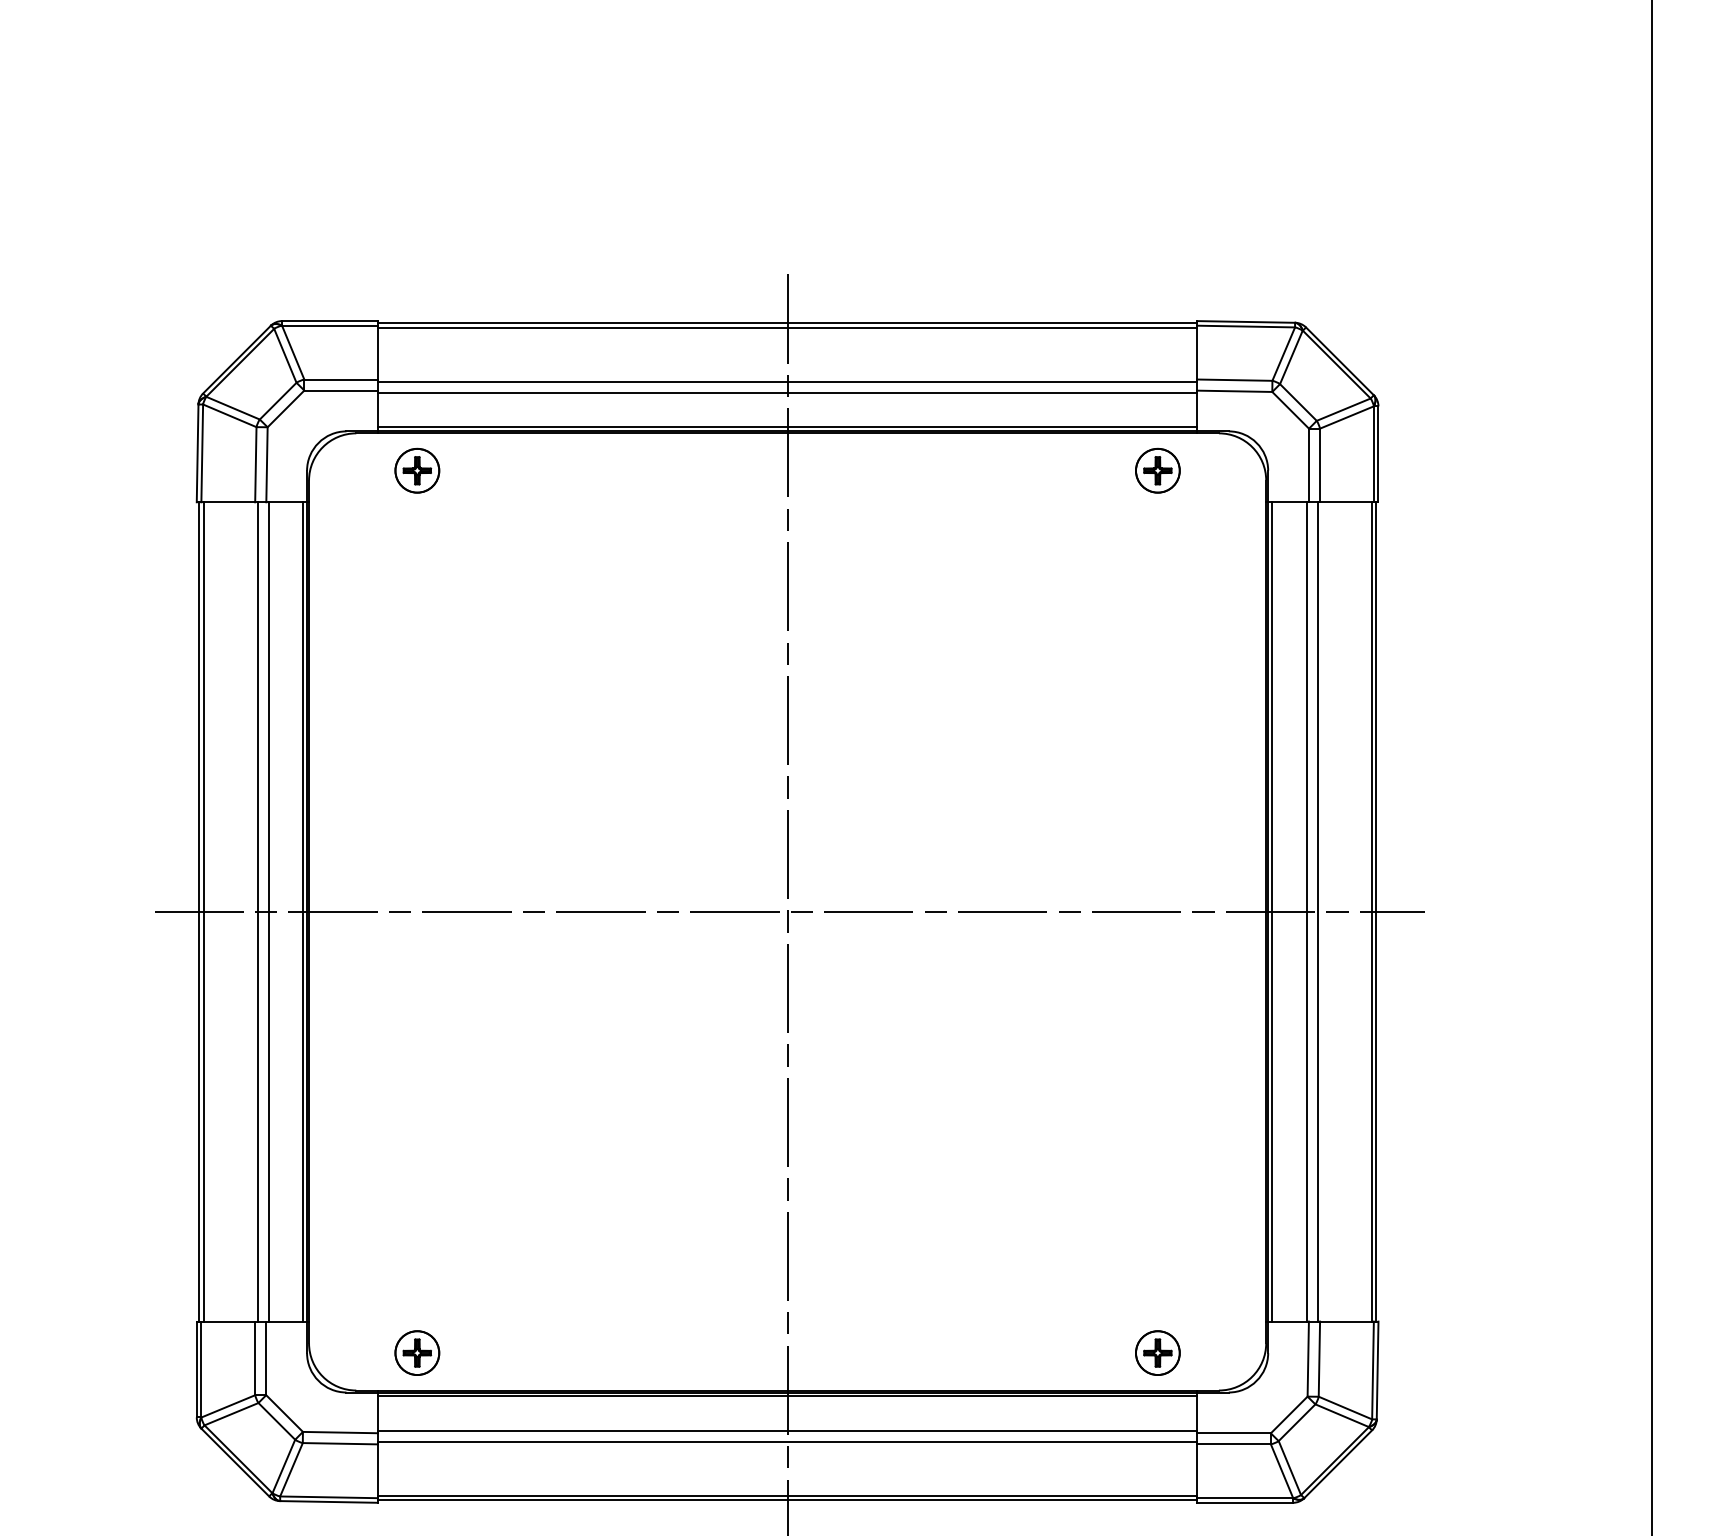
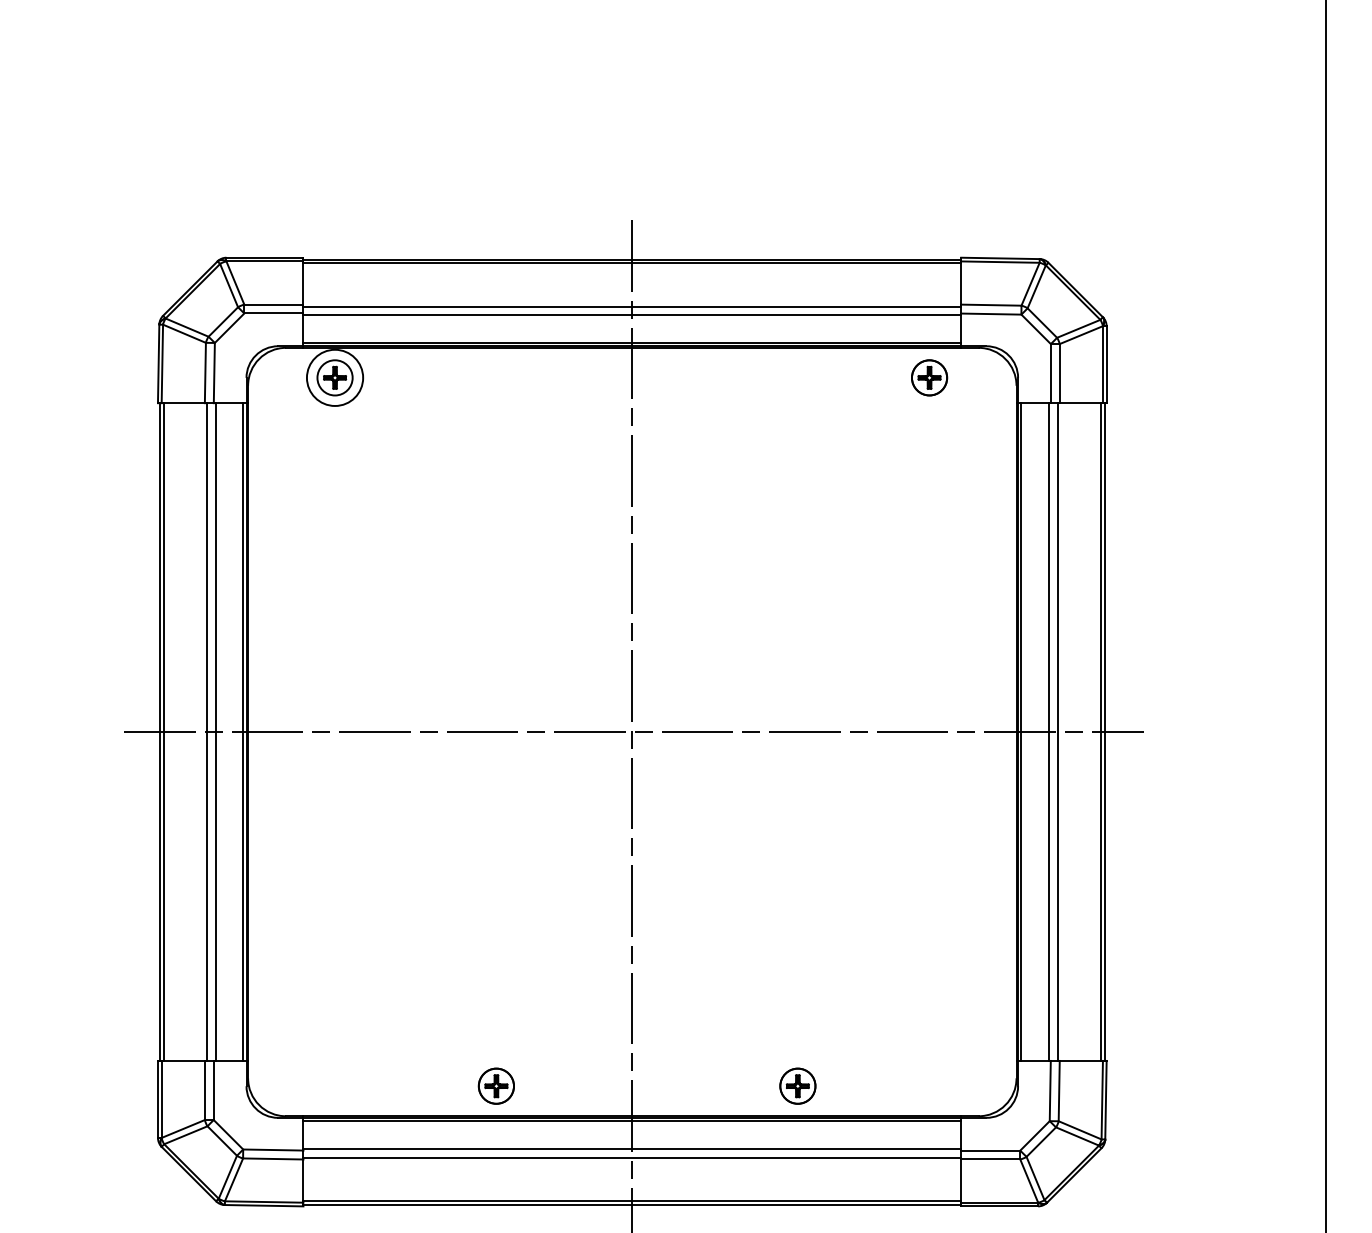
circle: (417, 470) -> (335, 377), size x1.6
part: (417, 1352) -> (496, 1085), moved
part: (1157, 1352) -> (797, 1085), moved

